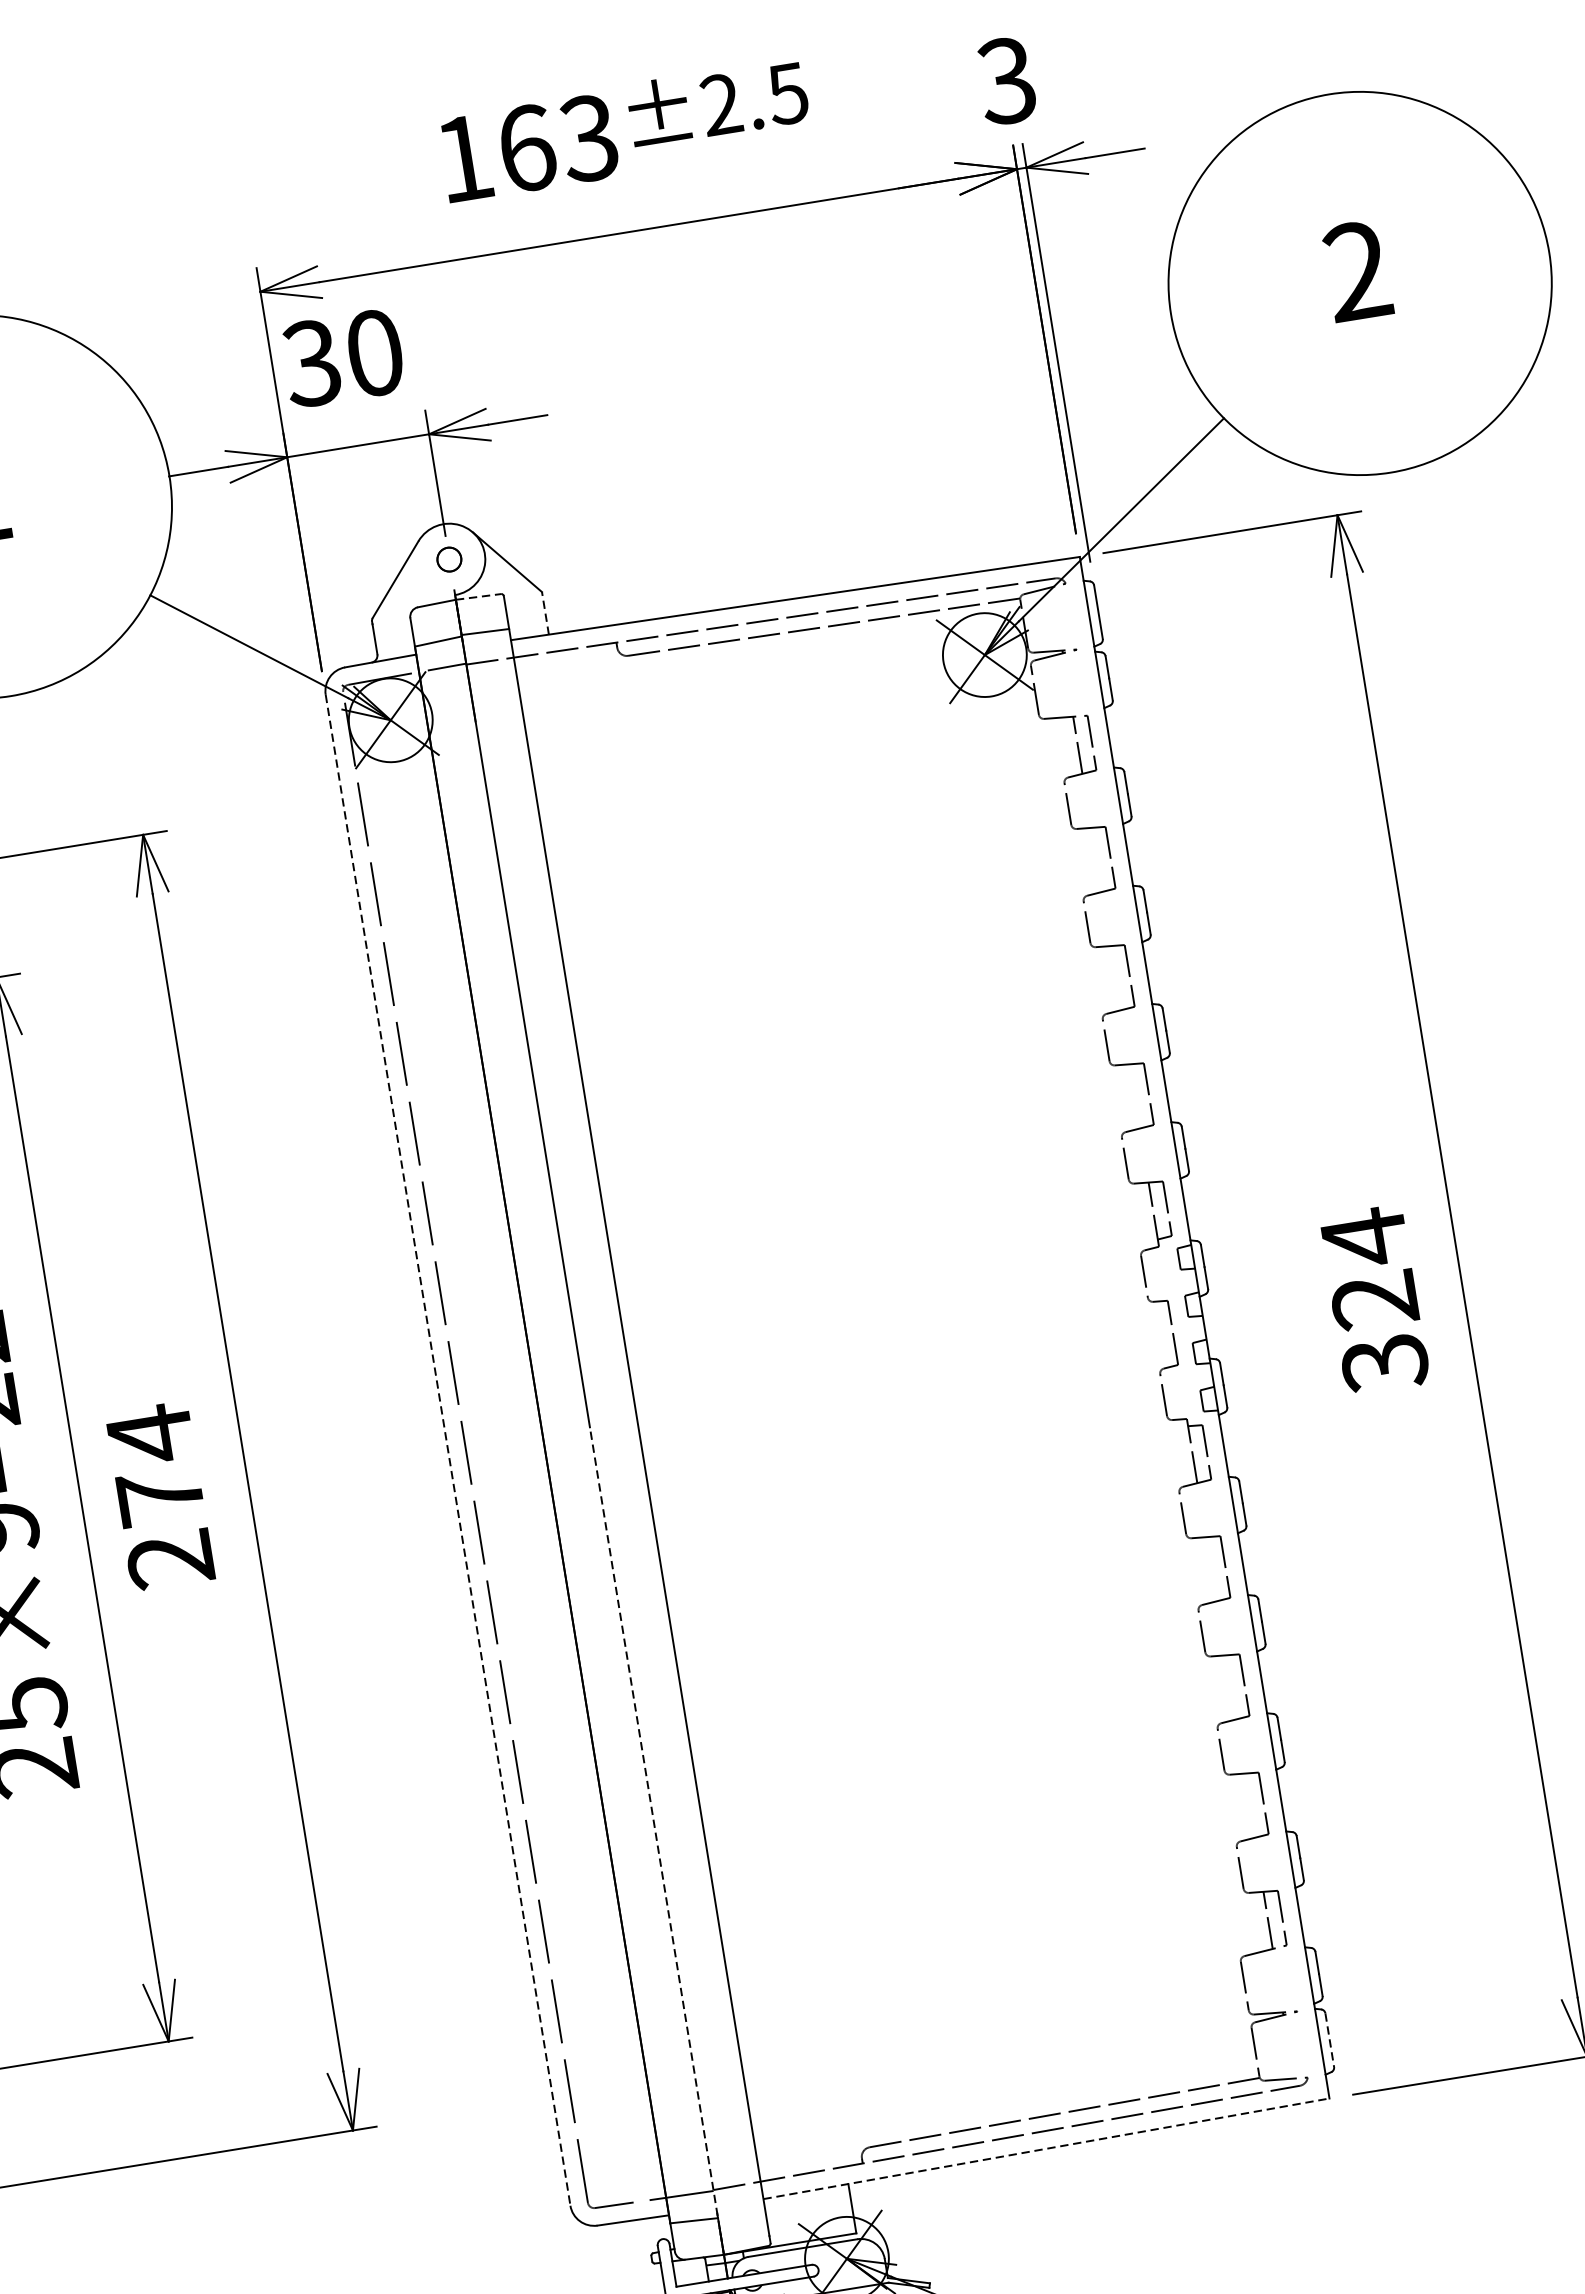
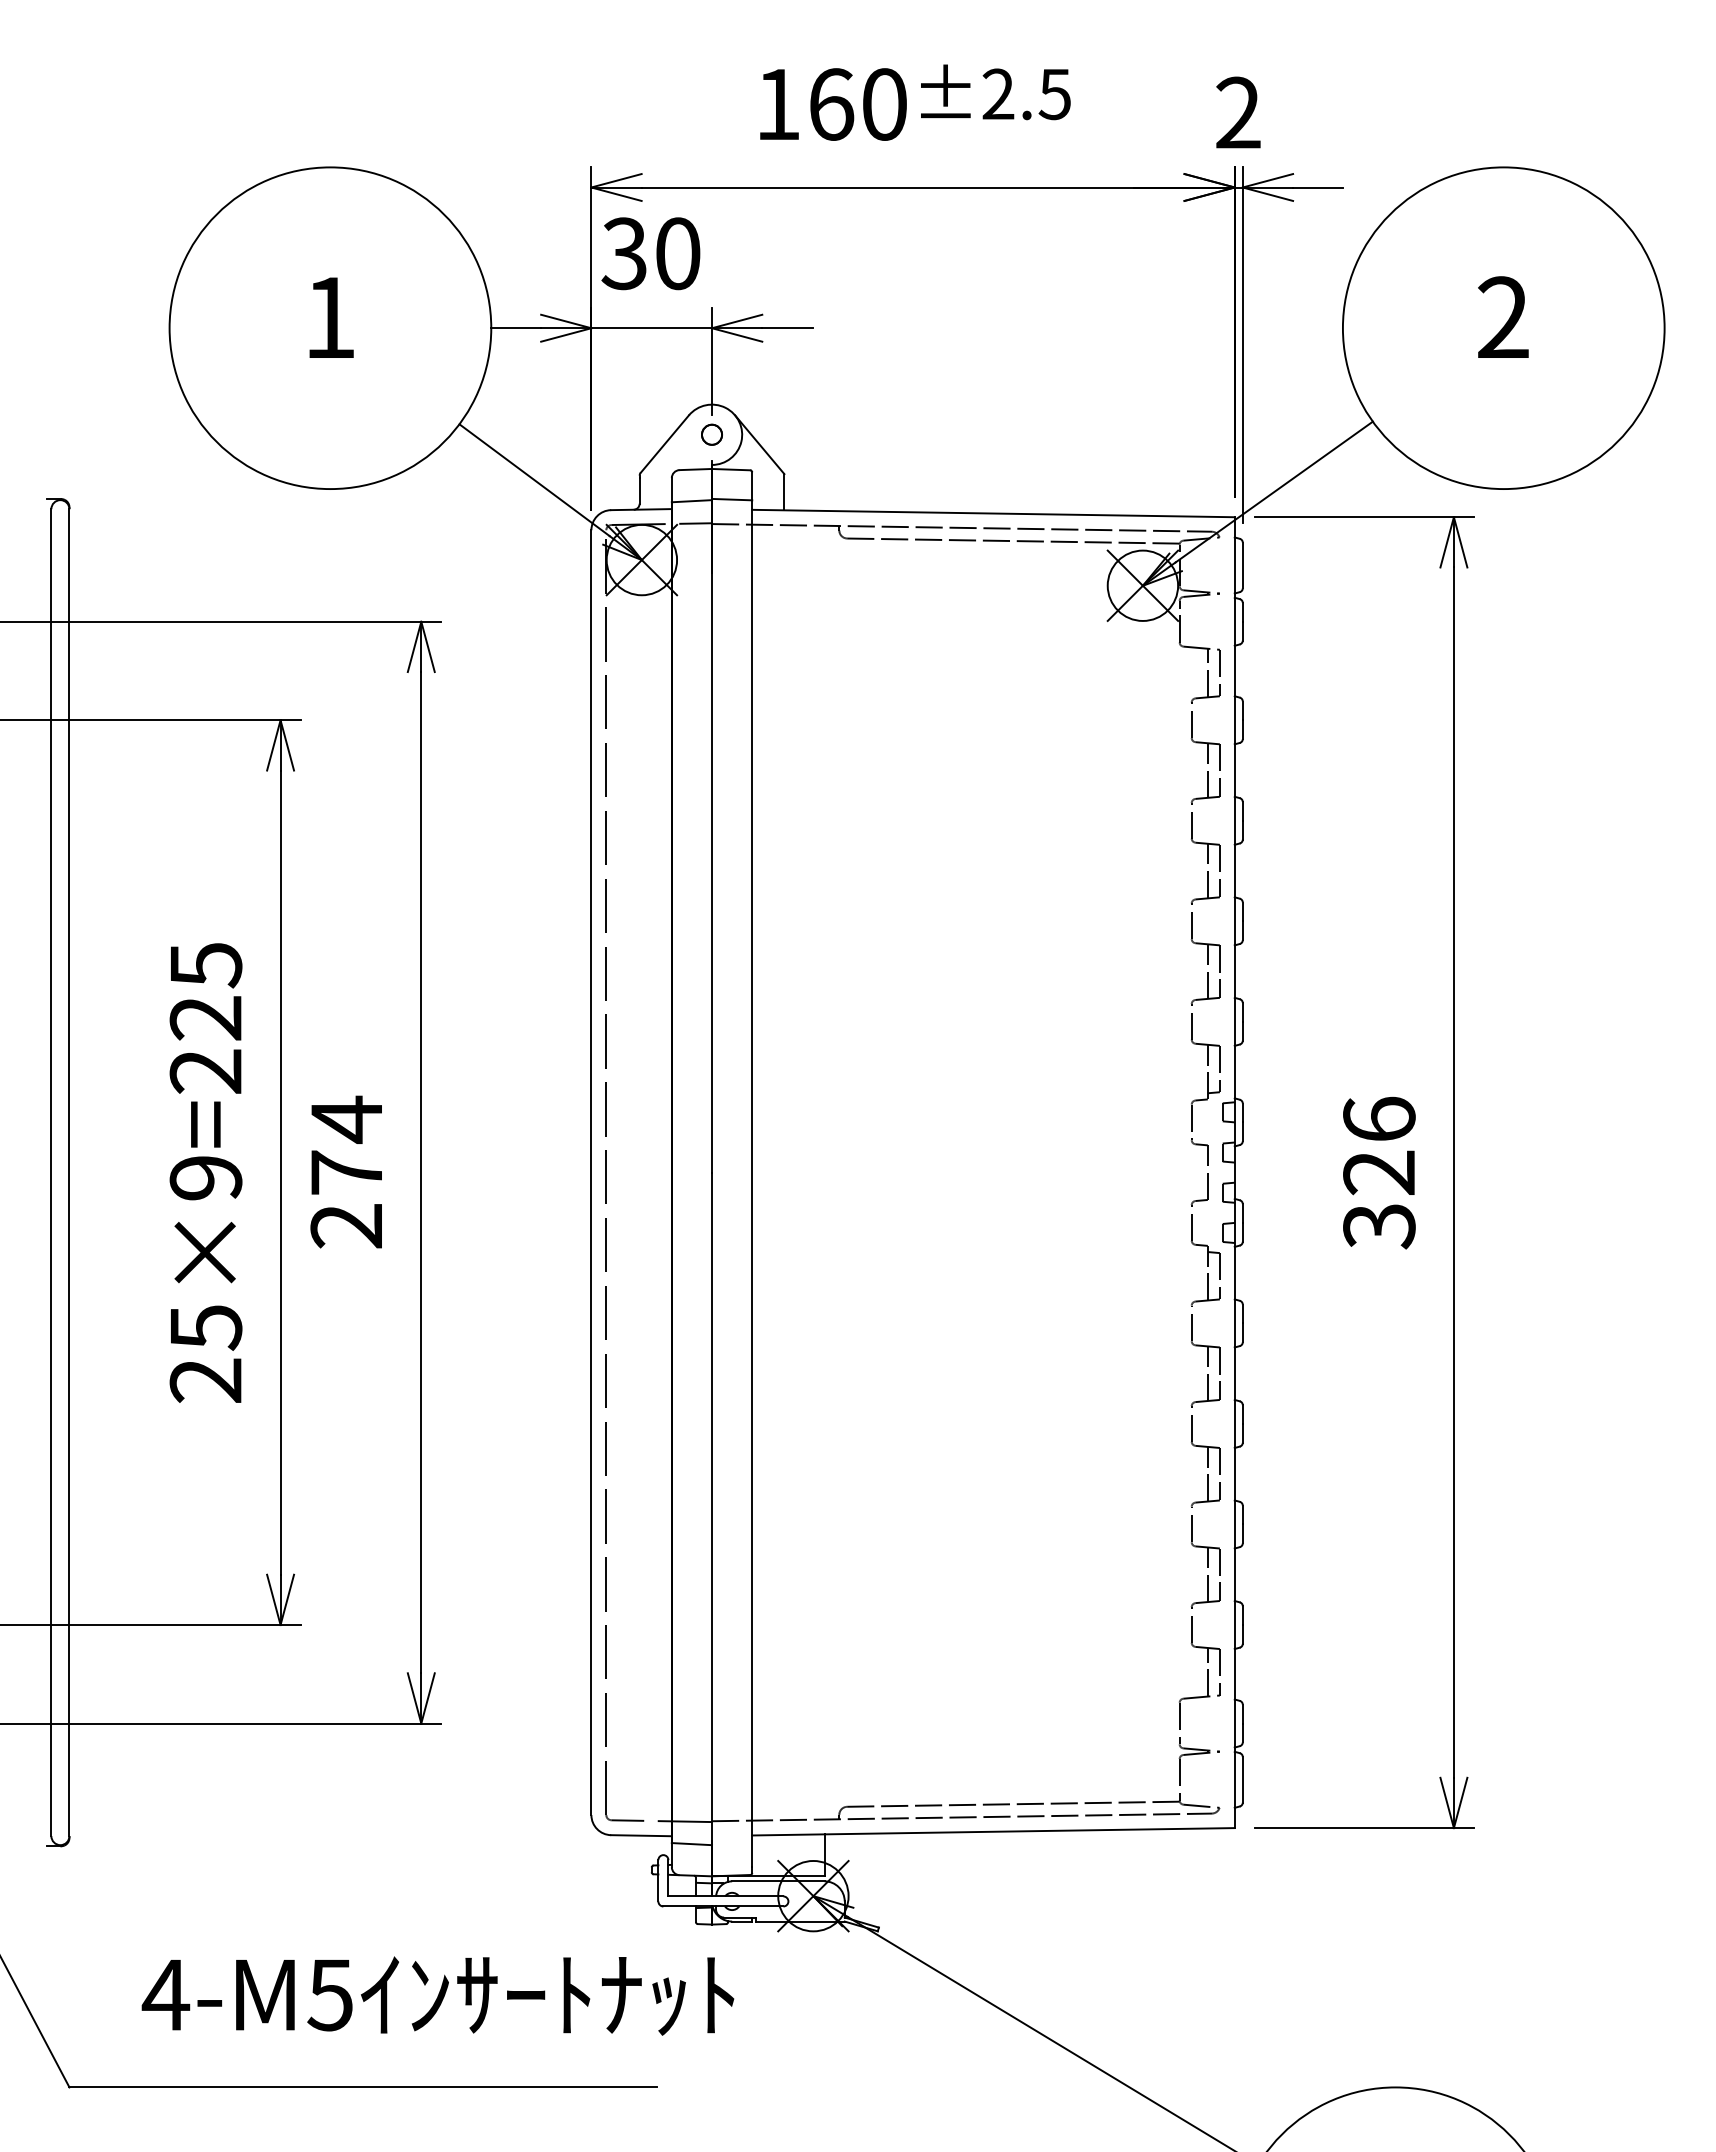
text: (1005, 80) -> (1237, 112), 3 -> 2
text: (588, 138) -> (883, 104), 163 -> 160
line: (478, 596) -> (731, 469), dashed -> solid
line: (545, 612) -> (784, 491), dashed -> solid
line: (1095, 860) -> (1207, 770), added
line: (1115, 977) -> (1207, 870), added
line: (1134, 1096) -> (1207, 971), added
text: (1364, 1237) -> (1379, 1119), 324 -> 326
line: (448, 1451) -> (591, 1173), dashed -> solid
line: (1210, 1569) -> (1207, 1373), added
line: (1229, 1686) -> (1207, 1473), added
line: (1249, 1805) -> (1207, 1574), added
line: (657, 1840) -> (712, 1524), dashed -> solid
line: (1329, 2039) -> (1242, 1779), dashed -> solid
line: (1047, 2148) -> (994, 1831), dashed -> solid

